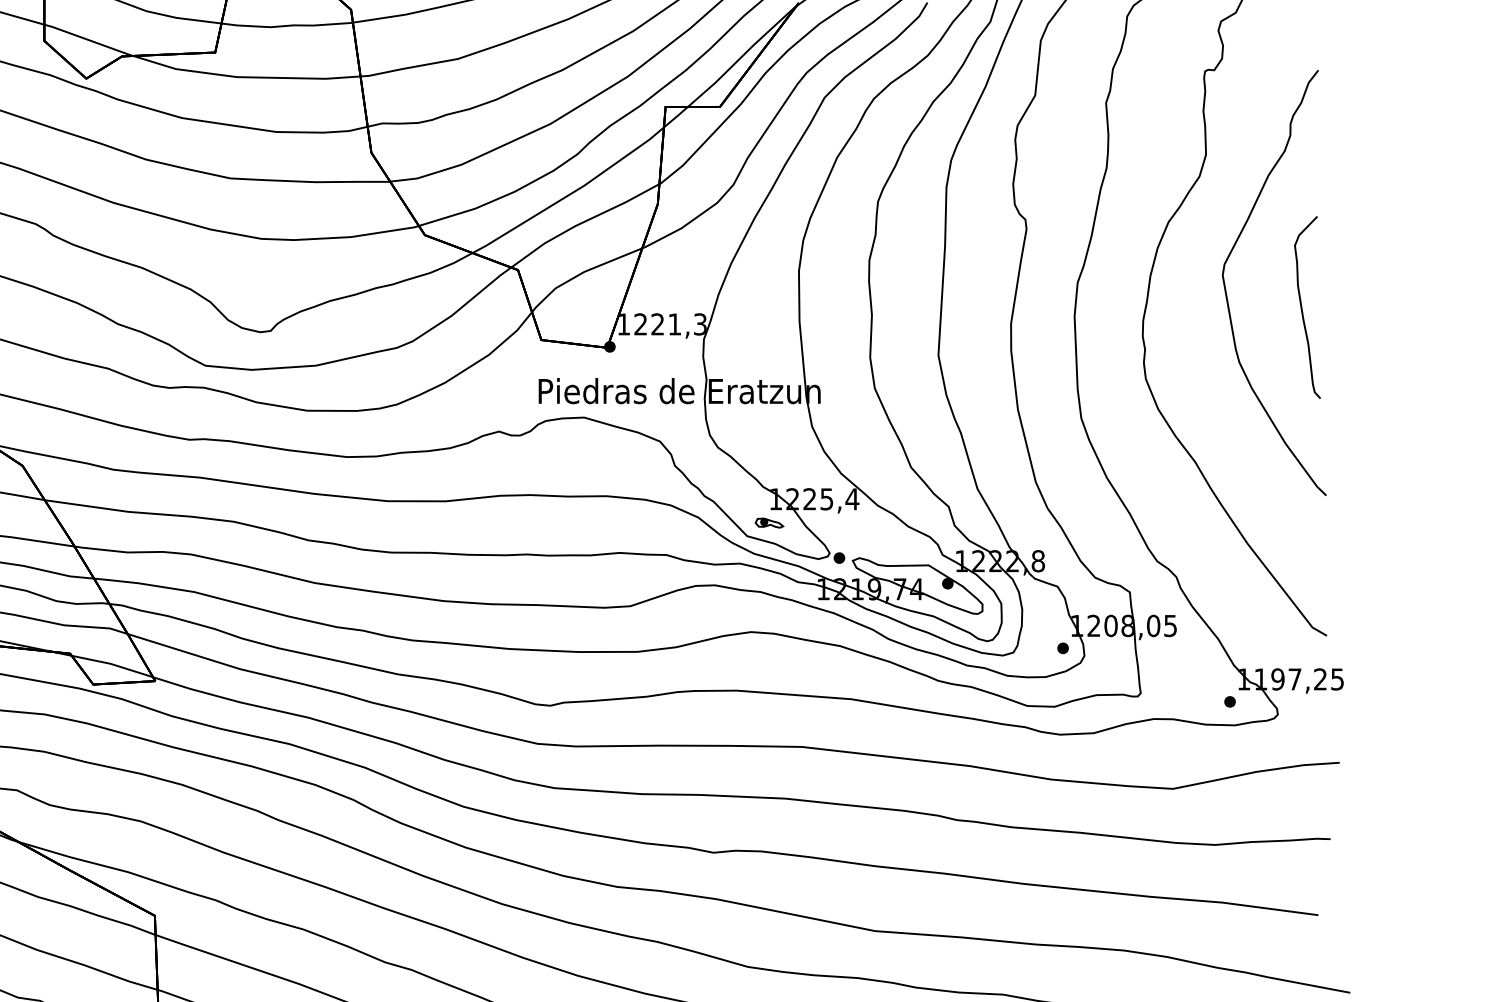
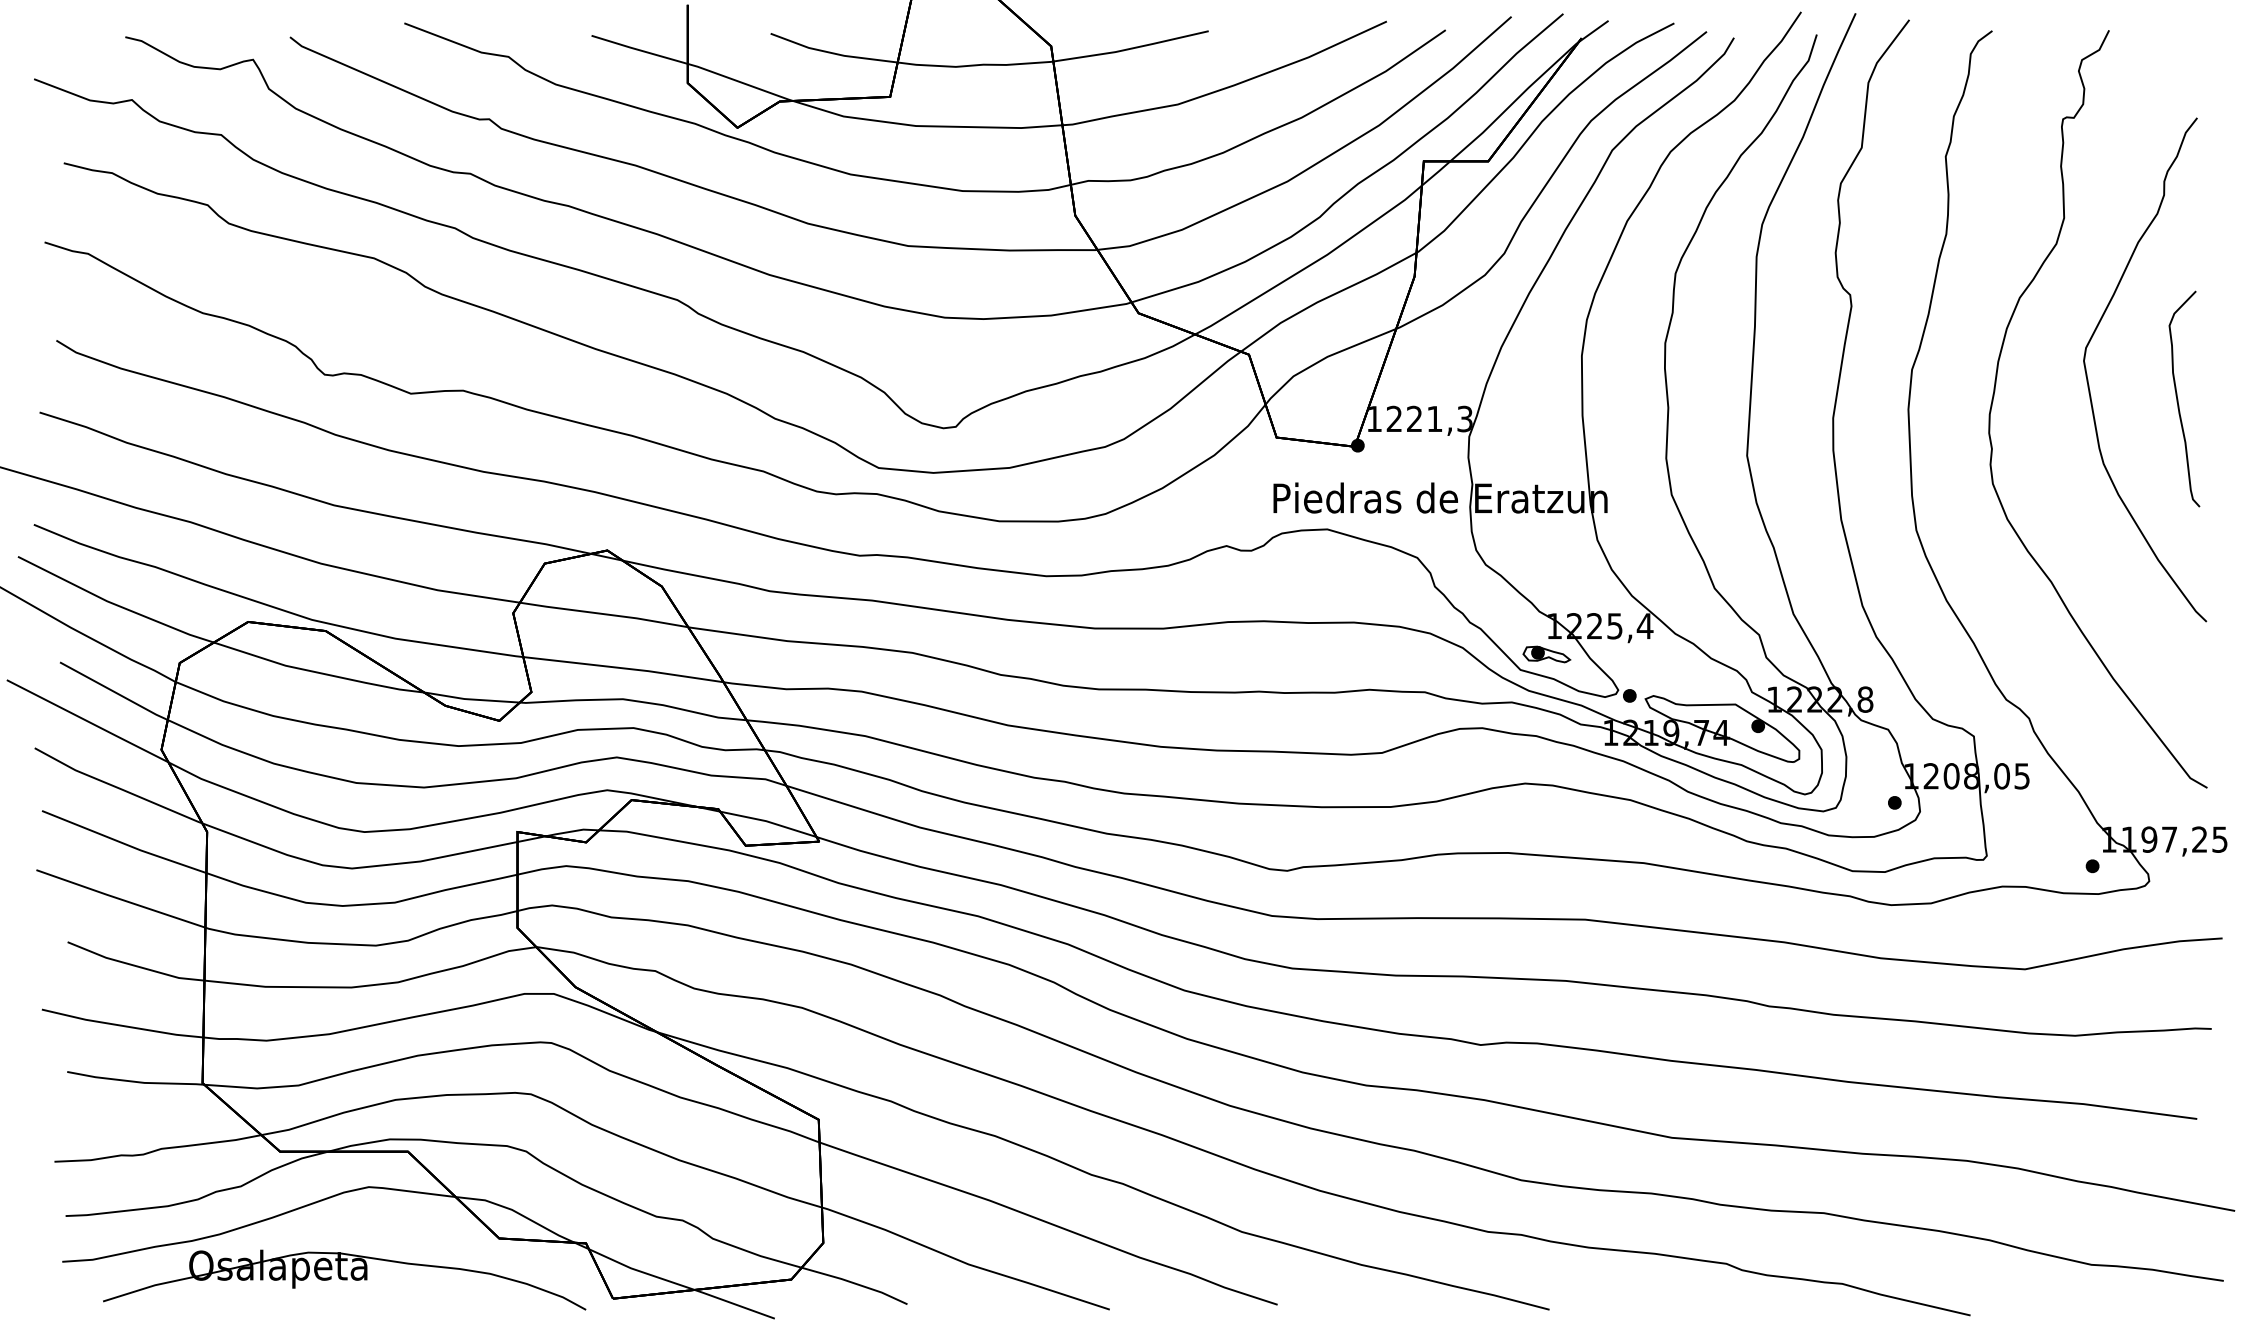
part: (769, 523) -> (1546, 654), size x1.43

